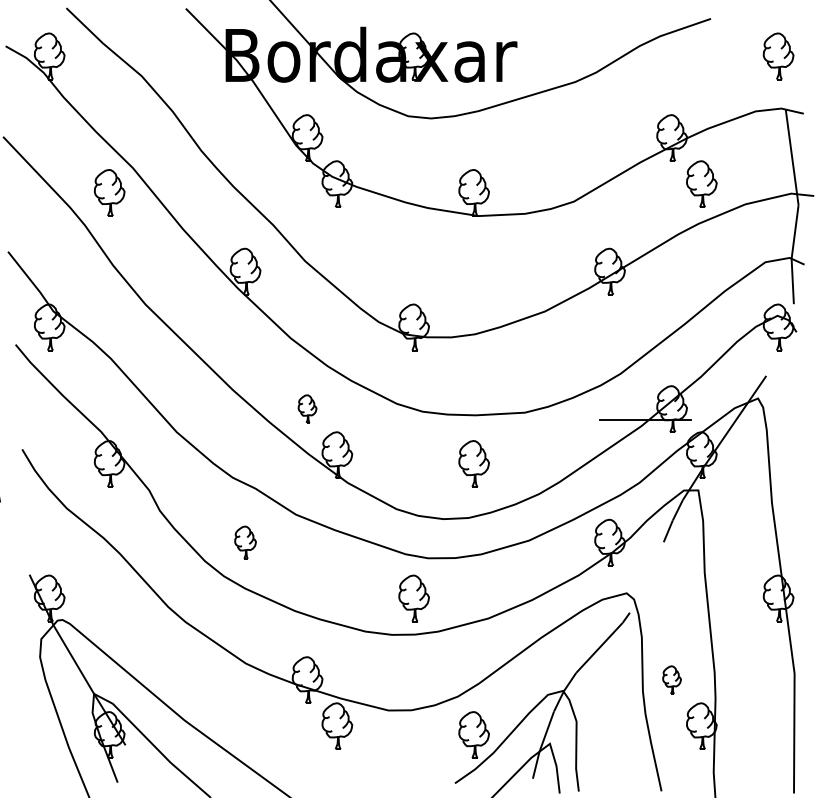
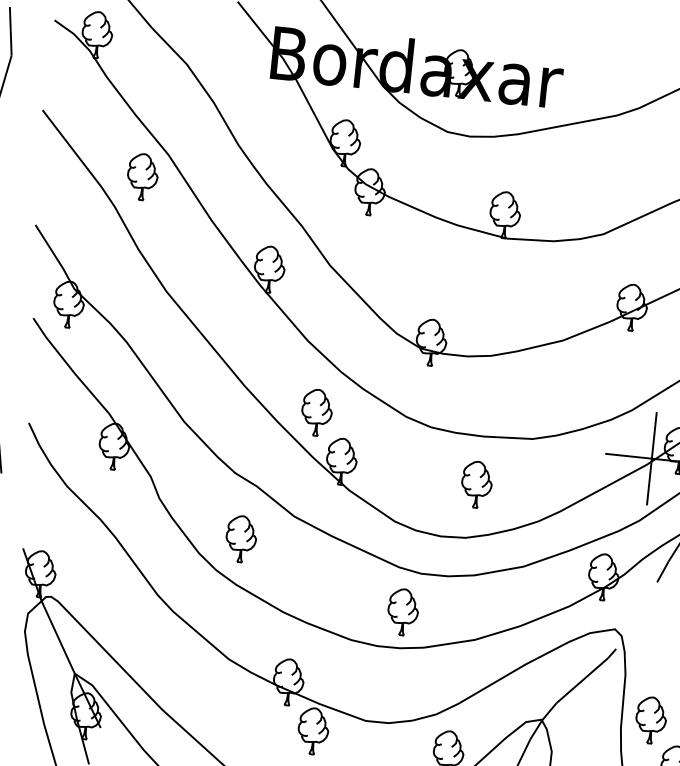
part: (307, 408) -> (316, 412), size x1.67
line: (645, 419) -> (651, 458), added
part: (245, 542) -> (241, 538), size x1.43
part: (671, 679) -> (650, 719), size x1.67

